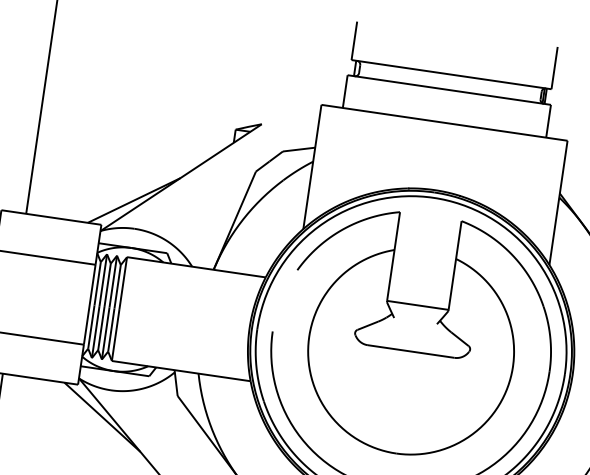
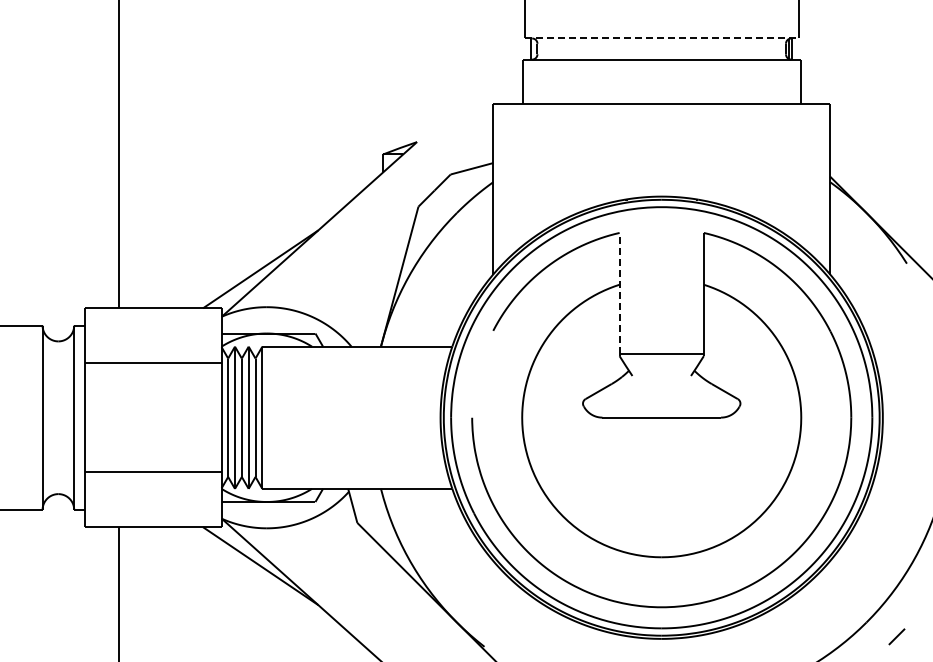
line: (451, 74) -> (661, 38), solid -> dashed
line: (393, 256) -> (619, 293), solid -> dashed

